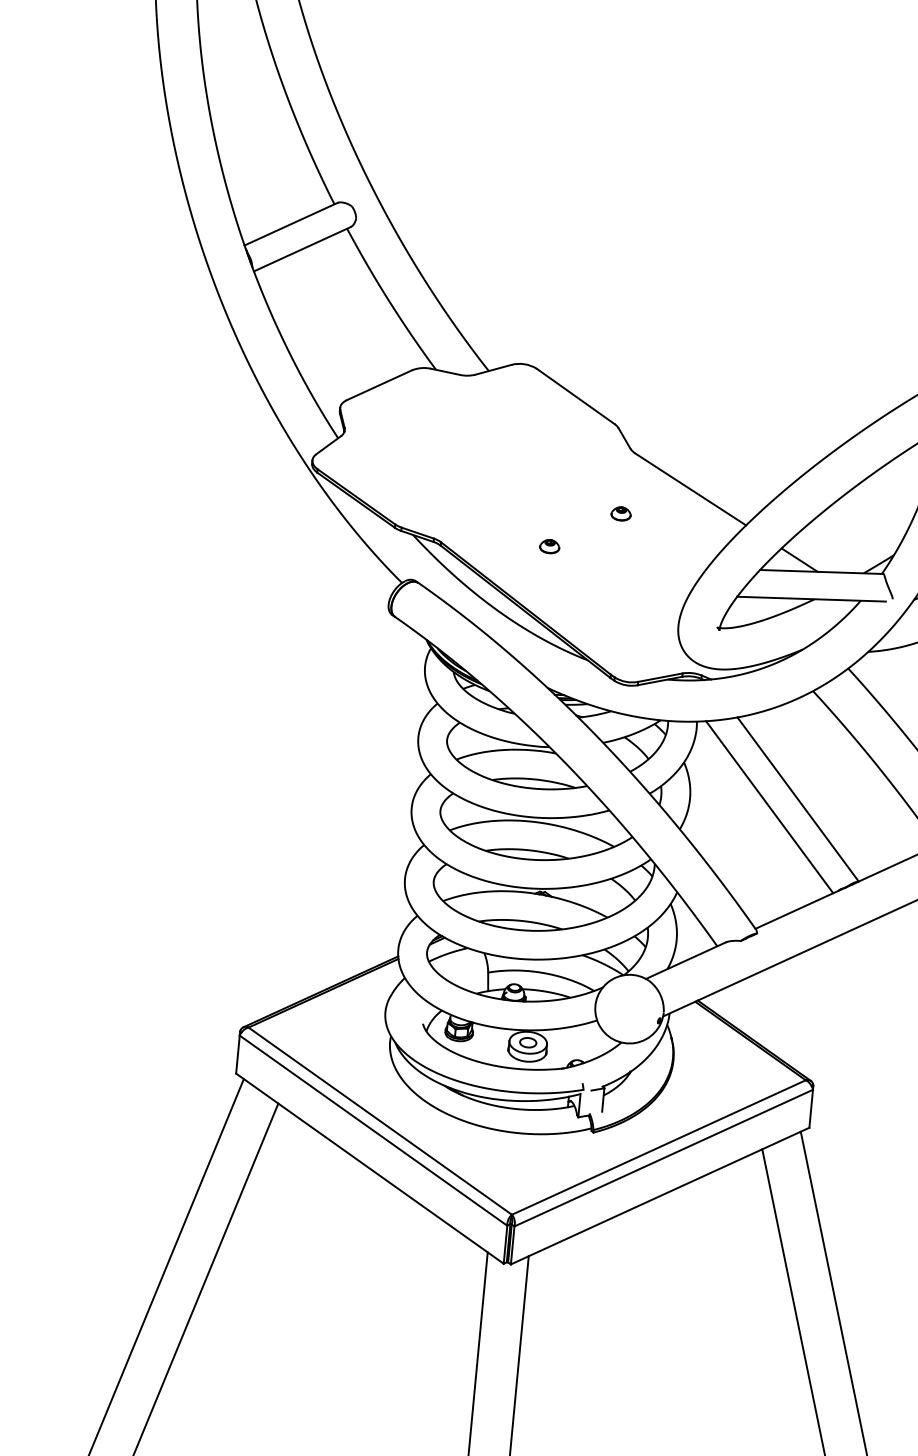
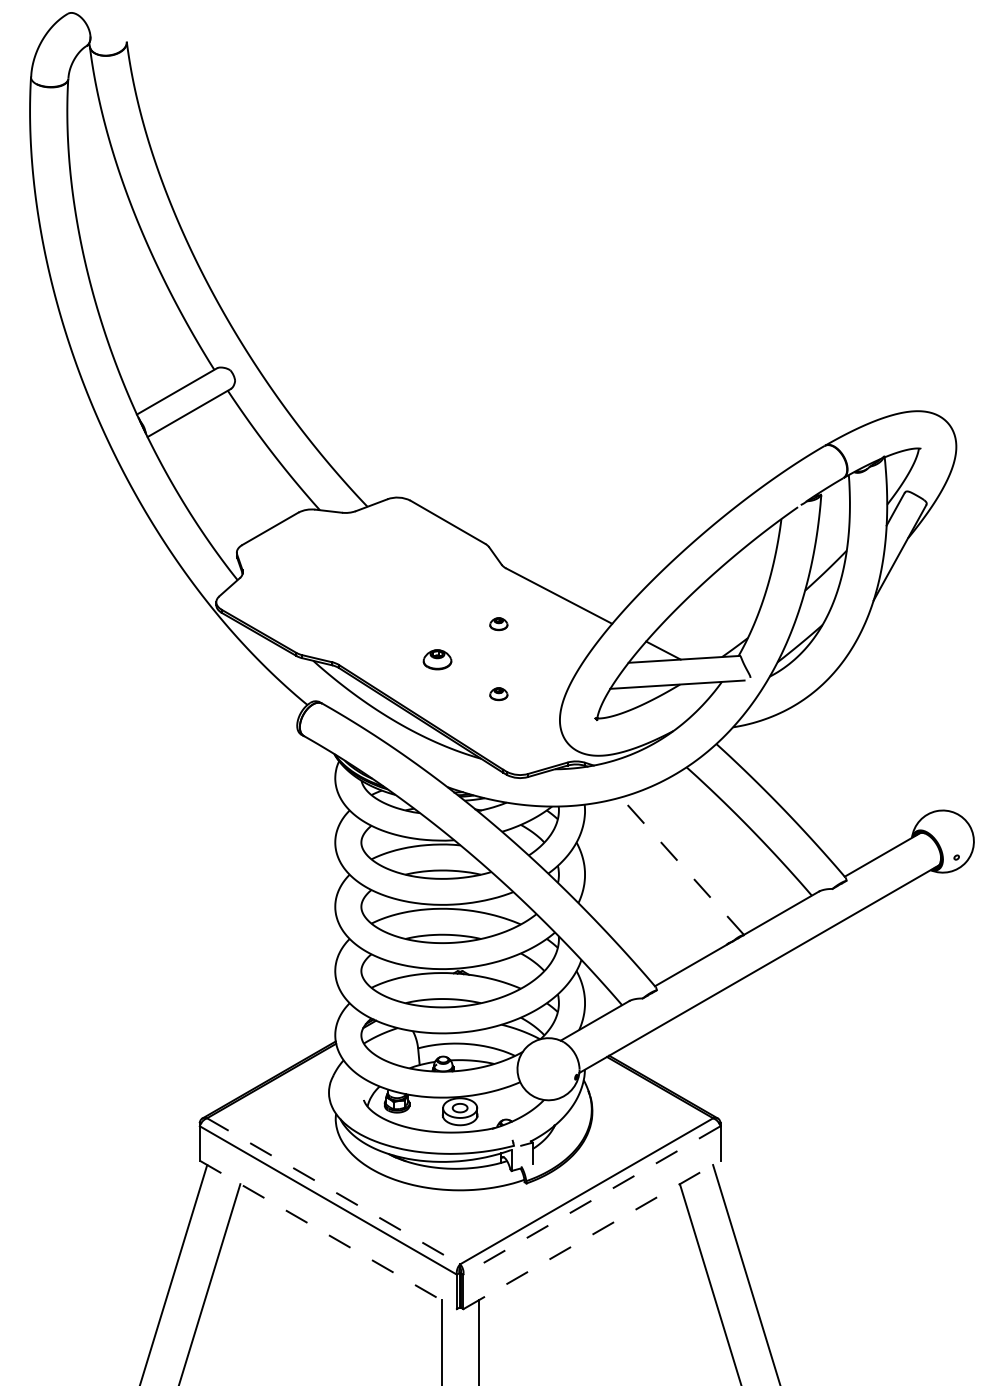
part: (548, 546) -> (436, 659), size x1.6
part: (613, 591) -> (498, 694), added
line: (797, 798) -> (681, 865), solid -> dashed
line: (769, 807) -> (657, 875), removed
line: (381, 1121) -> (334, 1191), solid -> dashed
line: (663, 1158) -> (591, 1200), solid -> dashed
line: (370, 1169) -> (328, 1235), solid -> dashed
line: (660, 1195) -> (592, 1234), solid -> dashed

